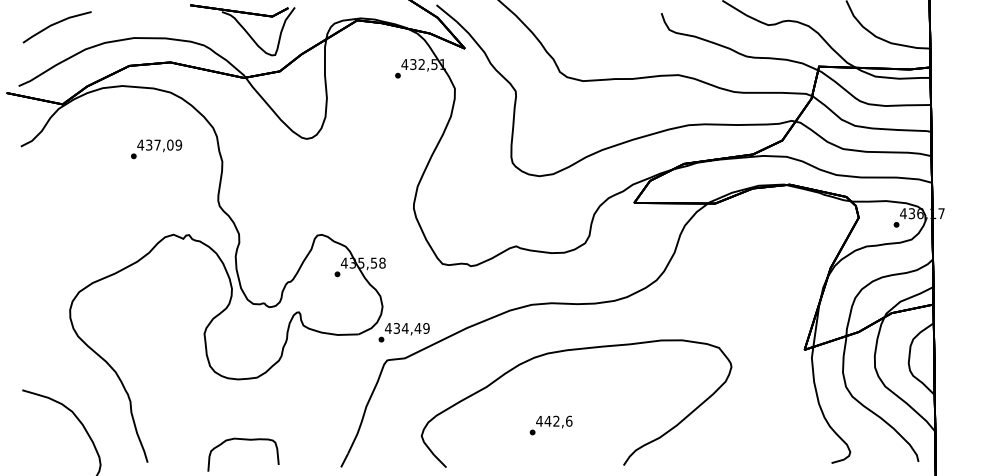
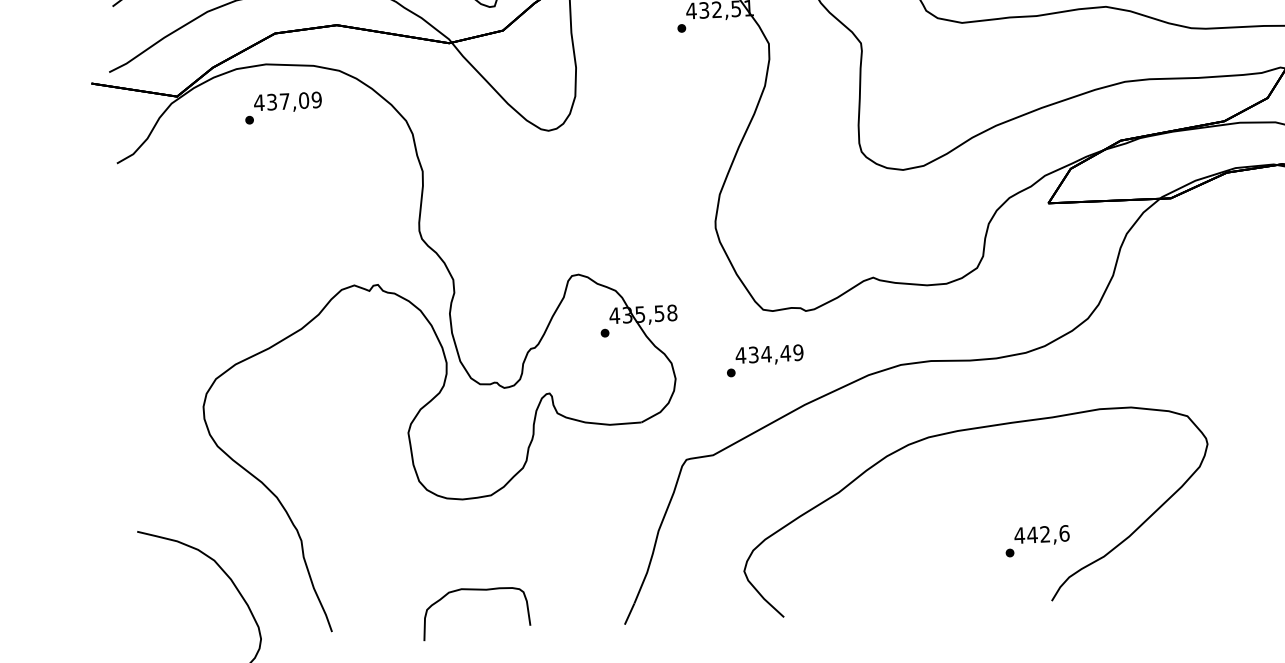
text: (156, 149) -> (283, 108), moved
text: (403, 332) -> (764, 360), moved
text: (550, 425) -> (1036, 541), moved

